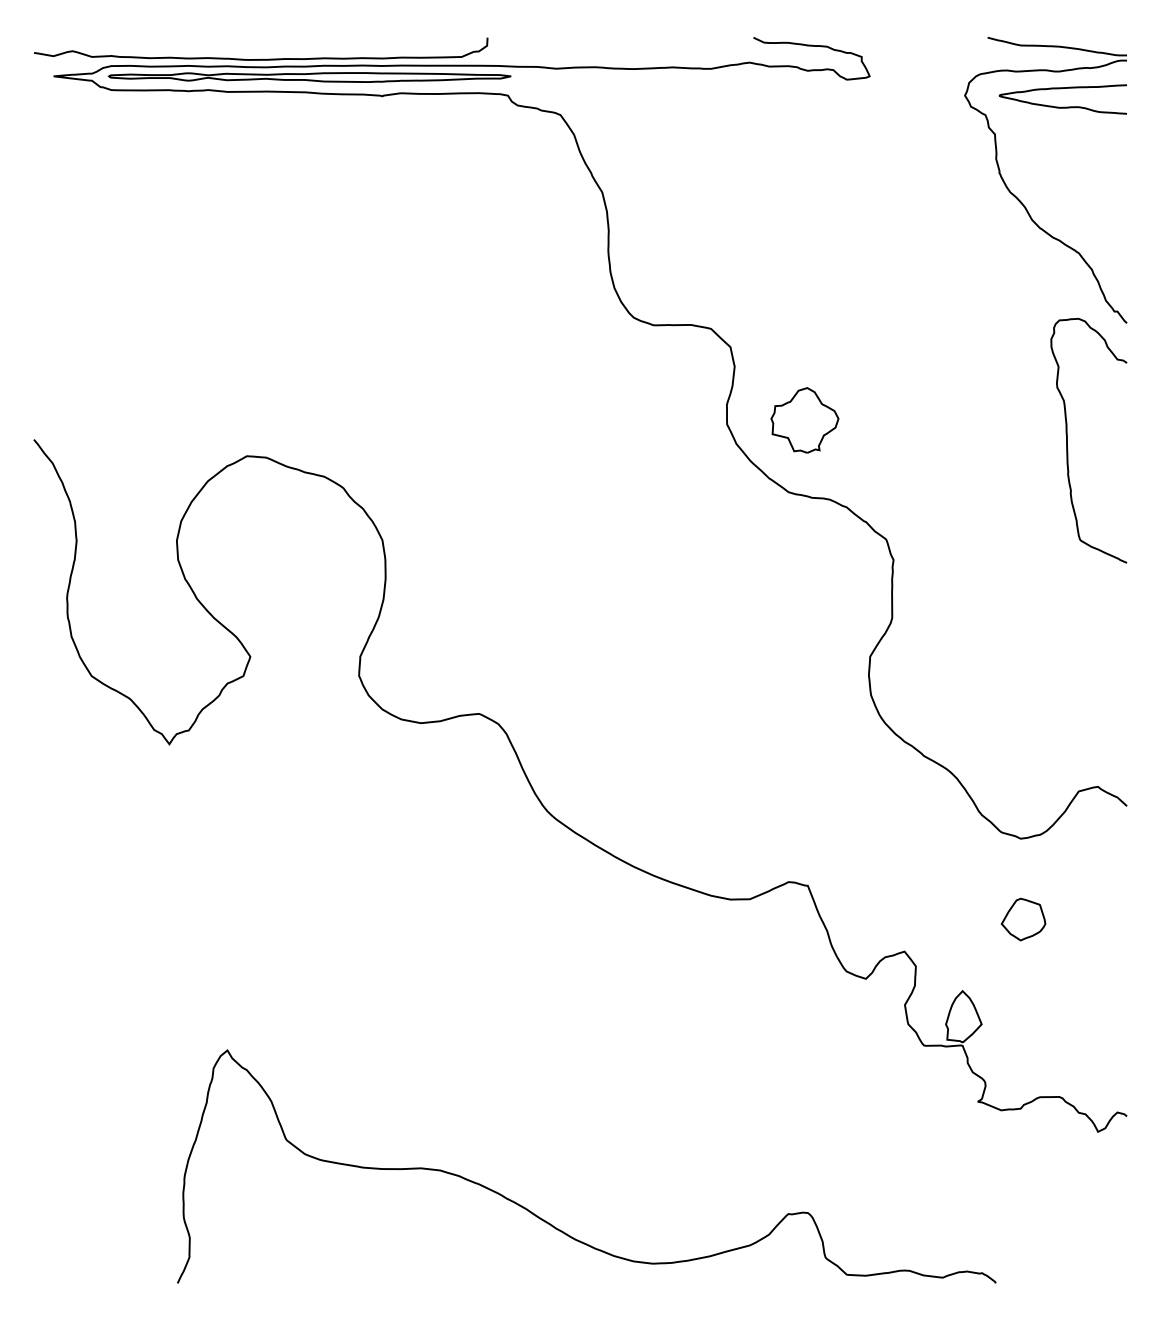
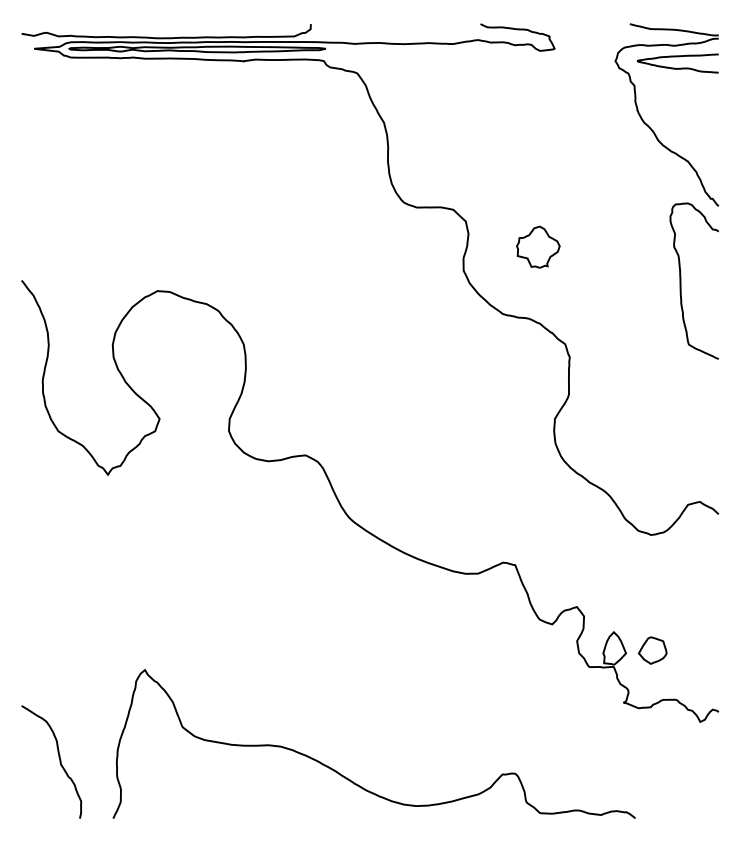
part: (805, 419) -> (538, 246), moved
part: (1023, 919) -> (652, 650), moved
curve: (93, 1193) -> (59, 761), added

